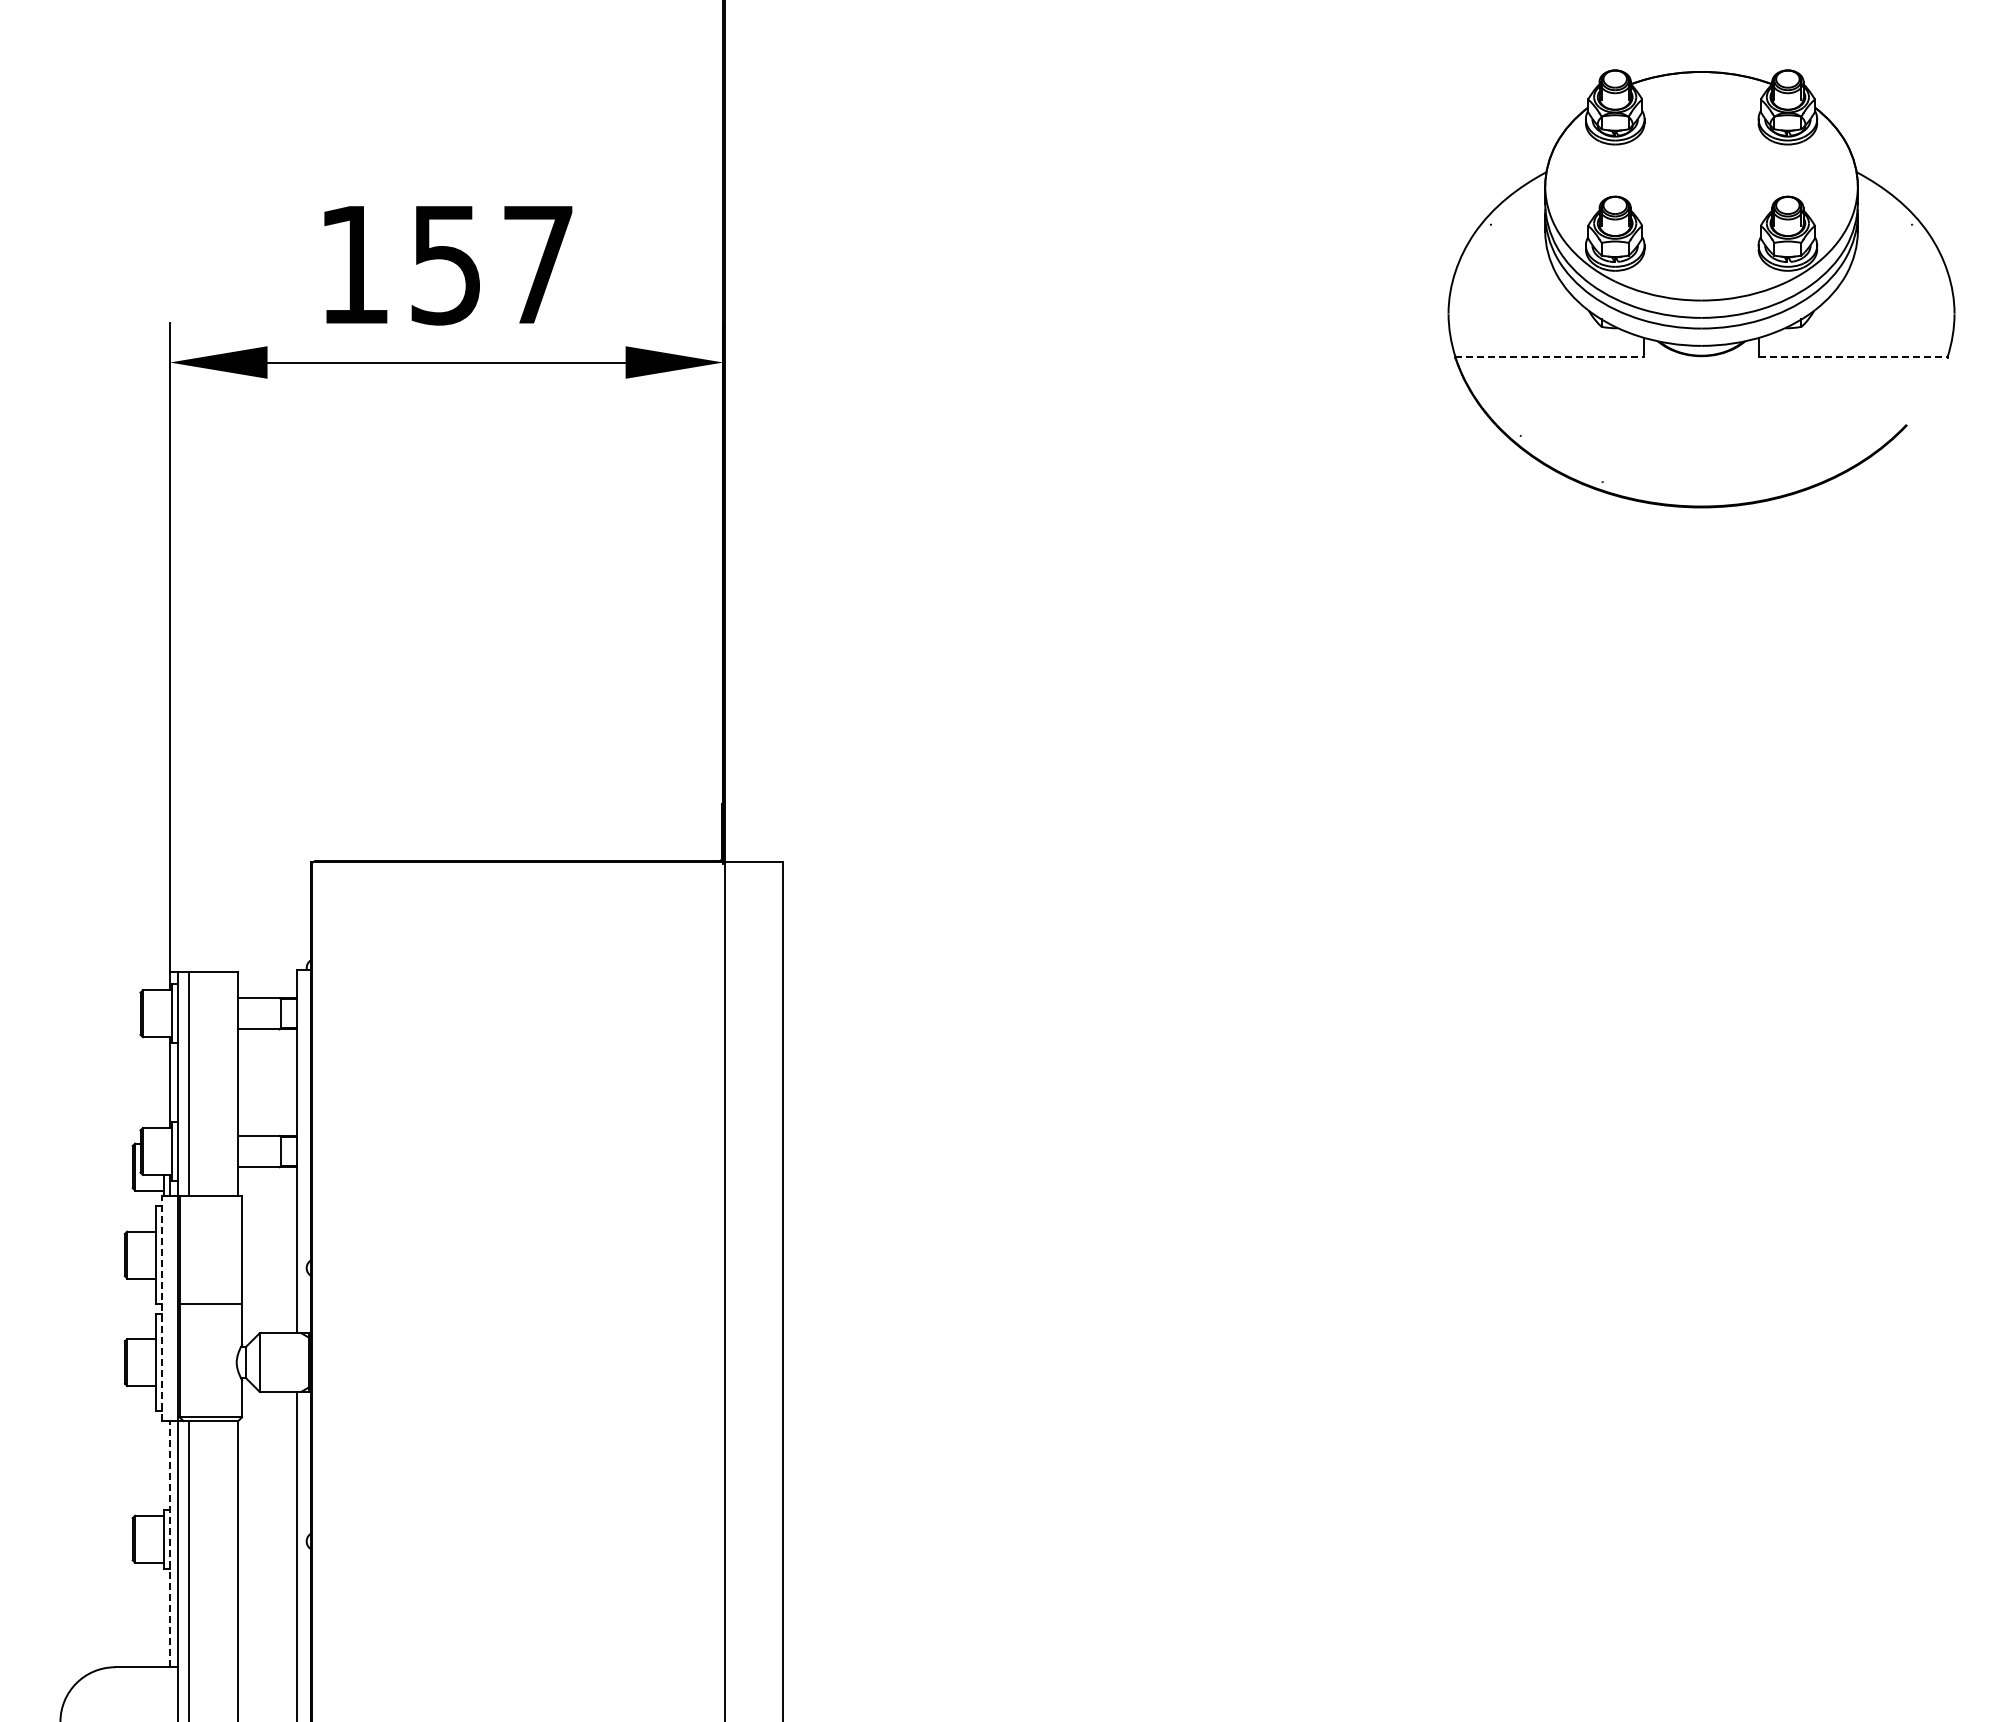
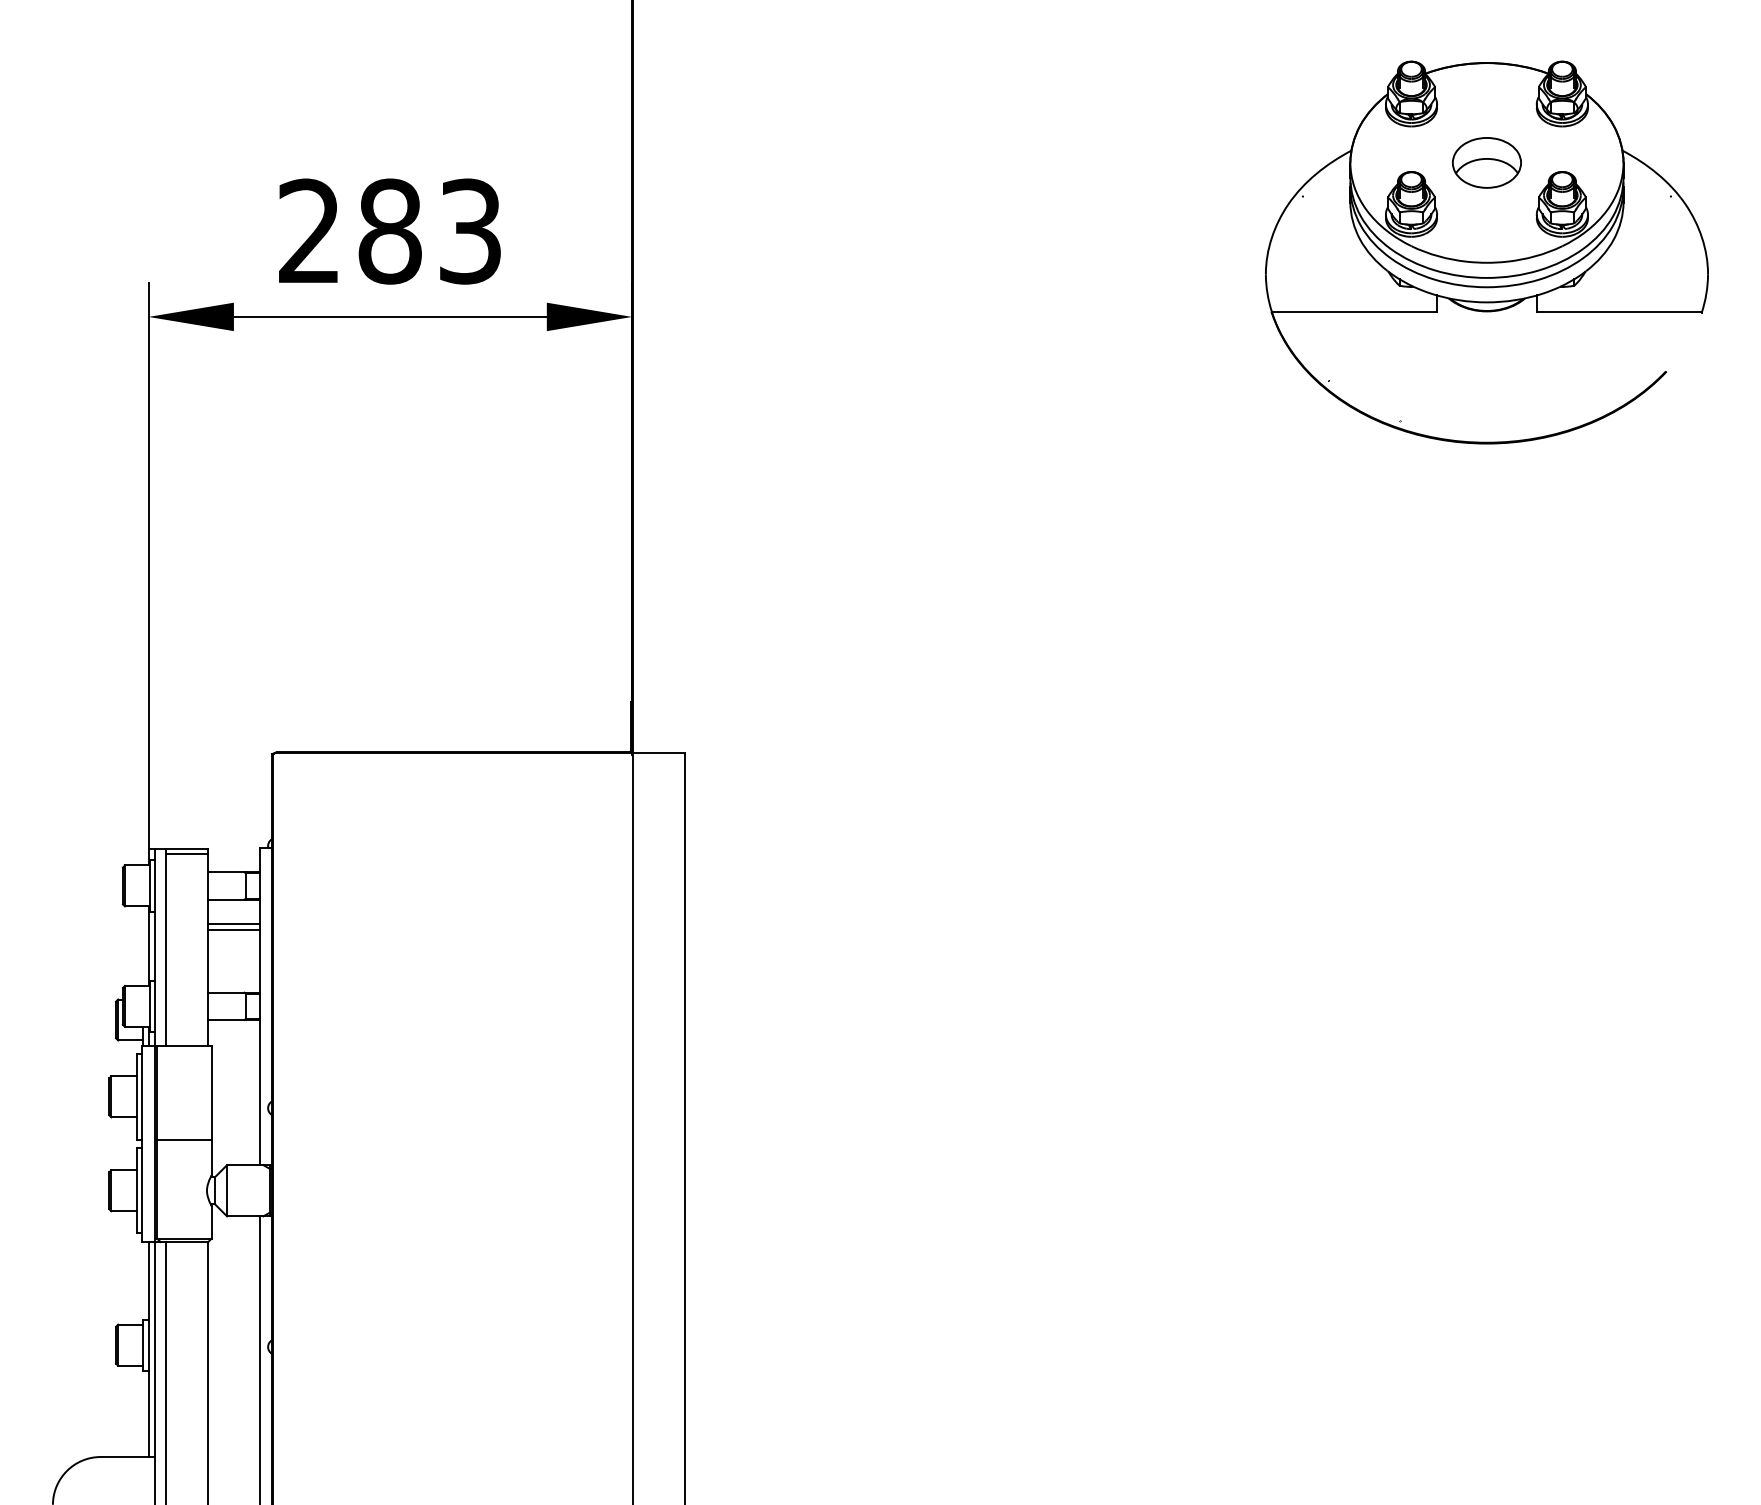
part: (1701, 185) -> (1486, 162), added
text: (445, 264) -> (389, 231), 157 -> 283
line: (1550, 356) -> (1354, 311), dashed -> solid
line: (1853, 356) -> (1619, 311), dashed -> solid
line: (213, 977) -> (186, 854), added
line: (267, 1057) -> (233, 924), added
line: (267, 1063) -> (233, 929), added
line: (162, 1308) -> (142, 1143), dashed -> solid
line: (169, 1543) -> (148, 1348), dashed -> solid

